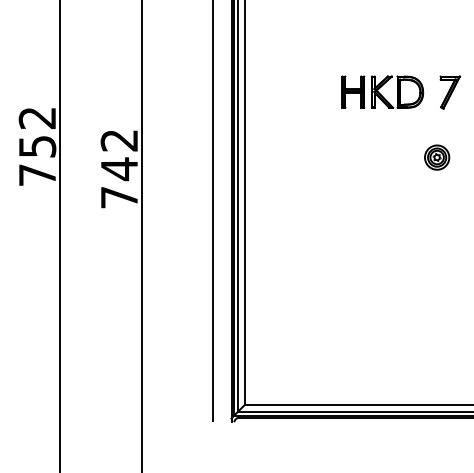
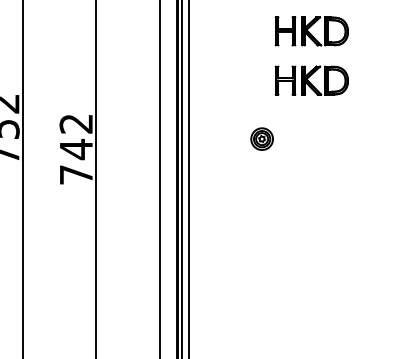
part: (382, 36) -> (311, 30), added
part: (450, 92) -> (372, 80), removed
part: (437, 157) -> (262, 139), moved

